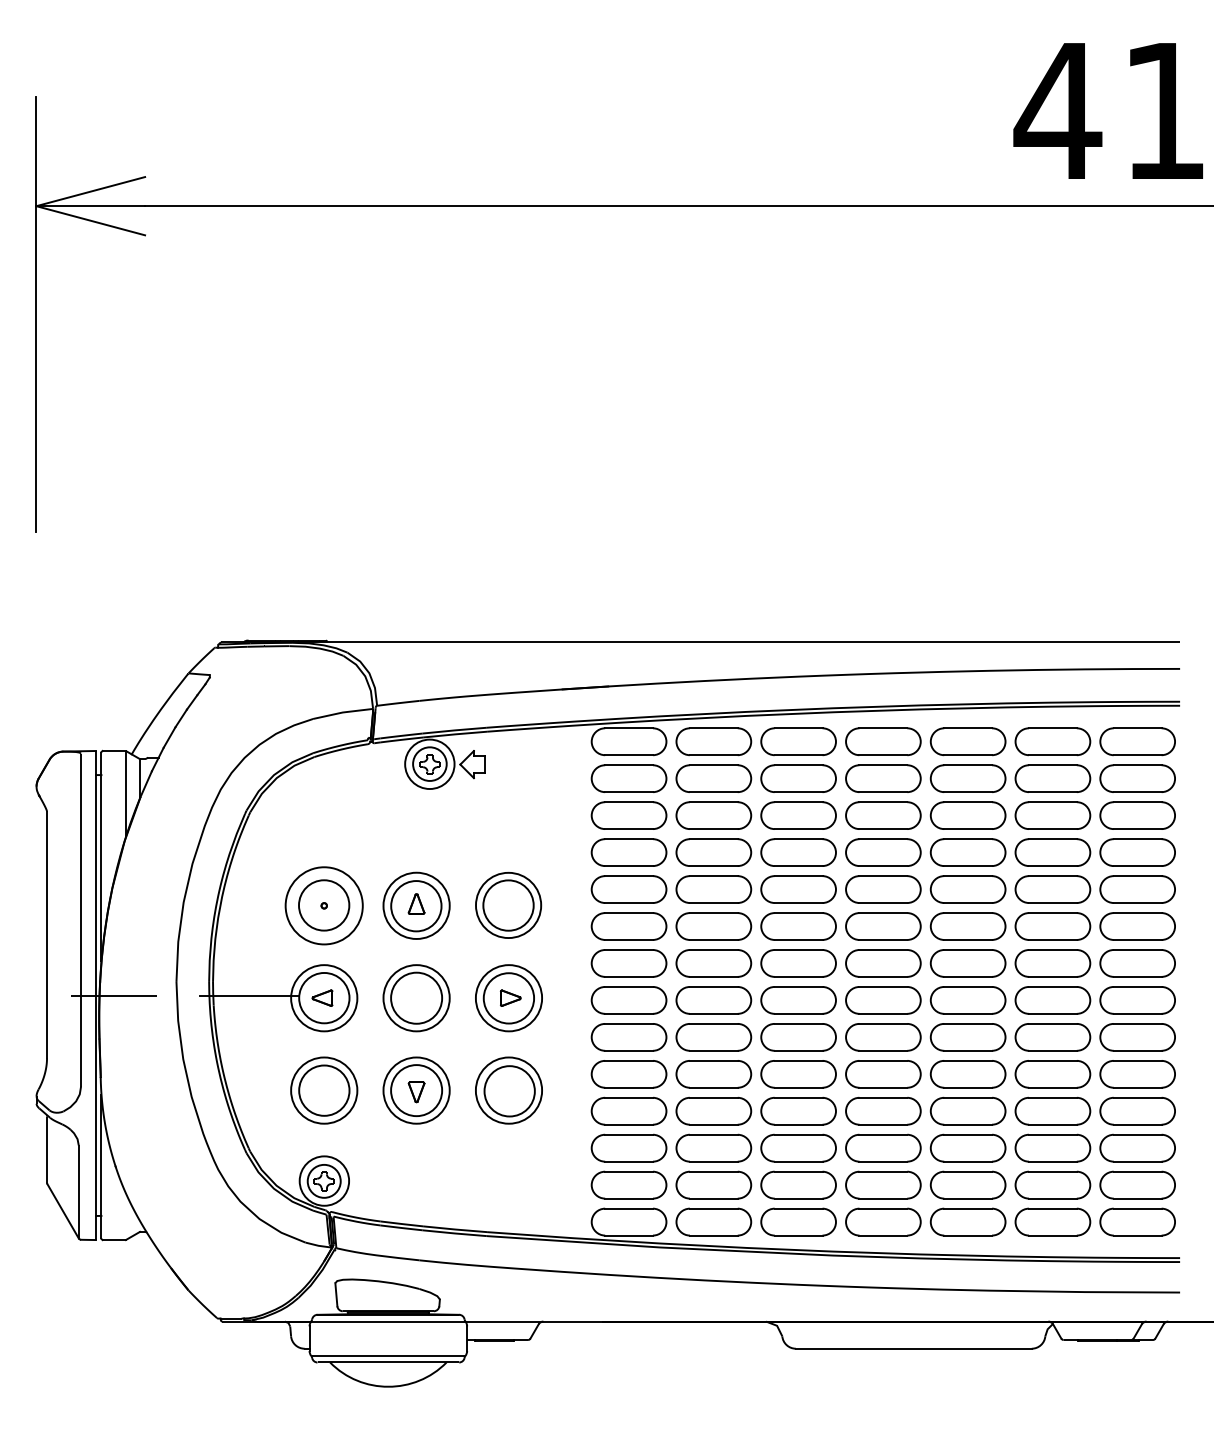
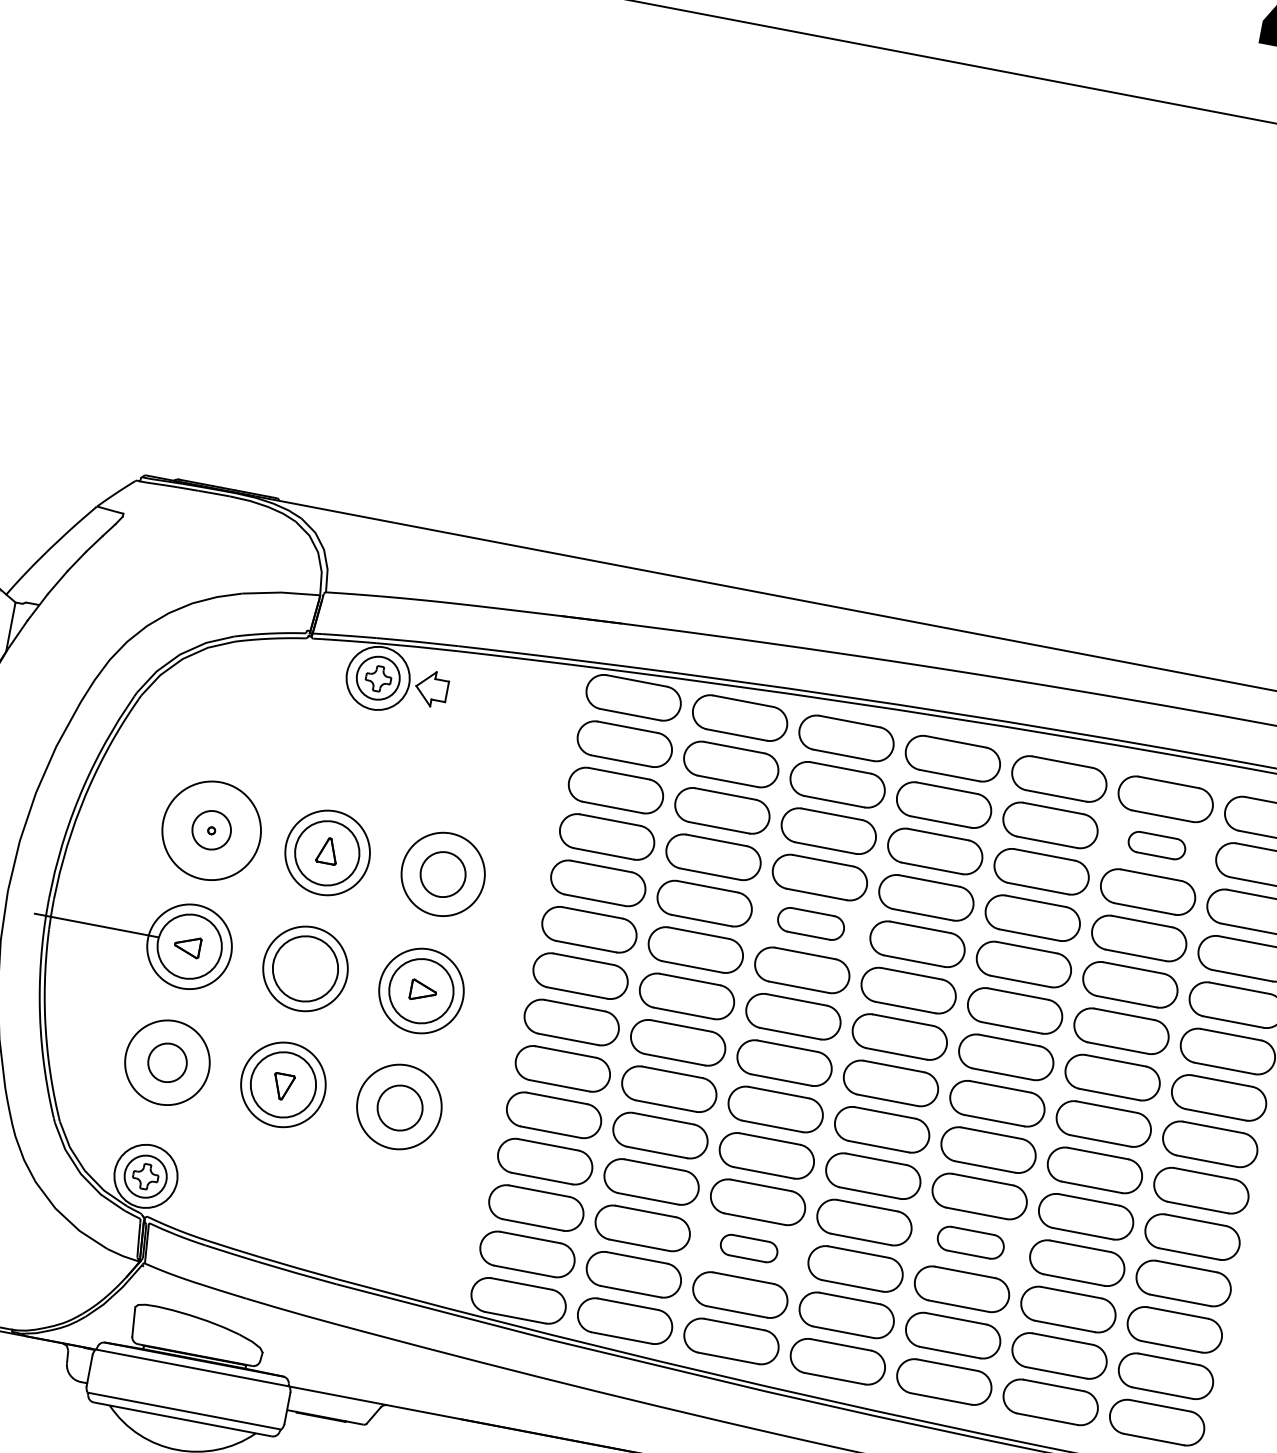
part: (1052, 778) -> (1156, 845), size x0.6
part: (798, 889) -> (810, 923), size x0.7
circle: (323, 905) -> (210, 830), size x0.6
circle: (508, 905) -> (443, 874), size x0.7
circle: (324, 1090) -> (167, 1062), size x0.6
circle: (509, 1091) -> (399, 1108), size x0.7
part: (967, 1110) -> (970, 1241), size x0.7
part: (798, 1147) -> (749, 1247), size x0.6

